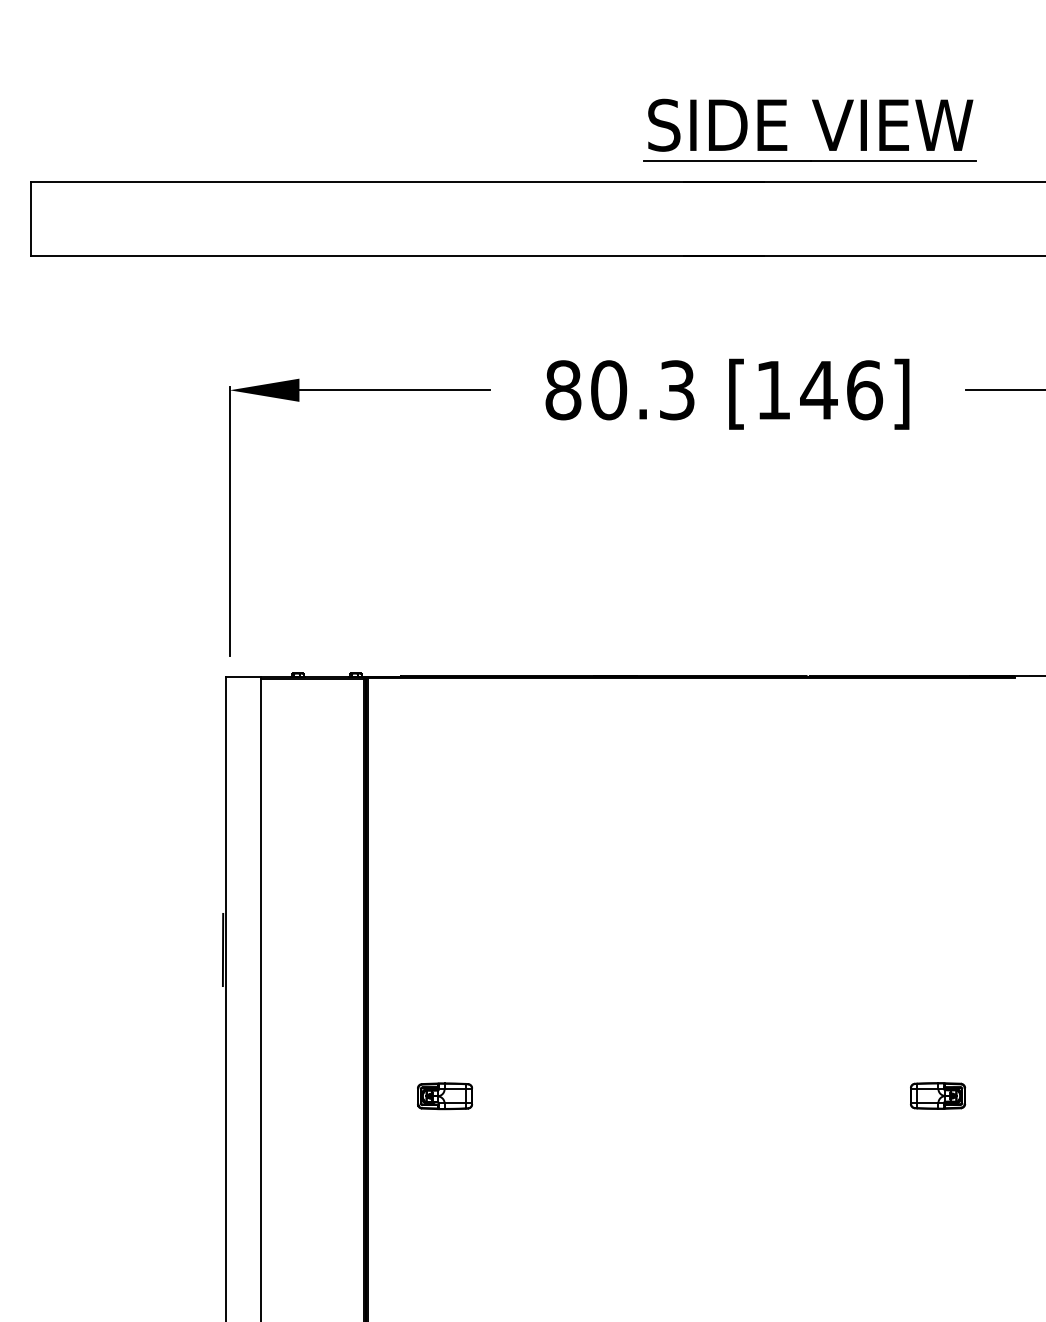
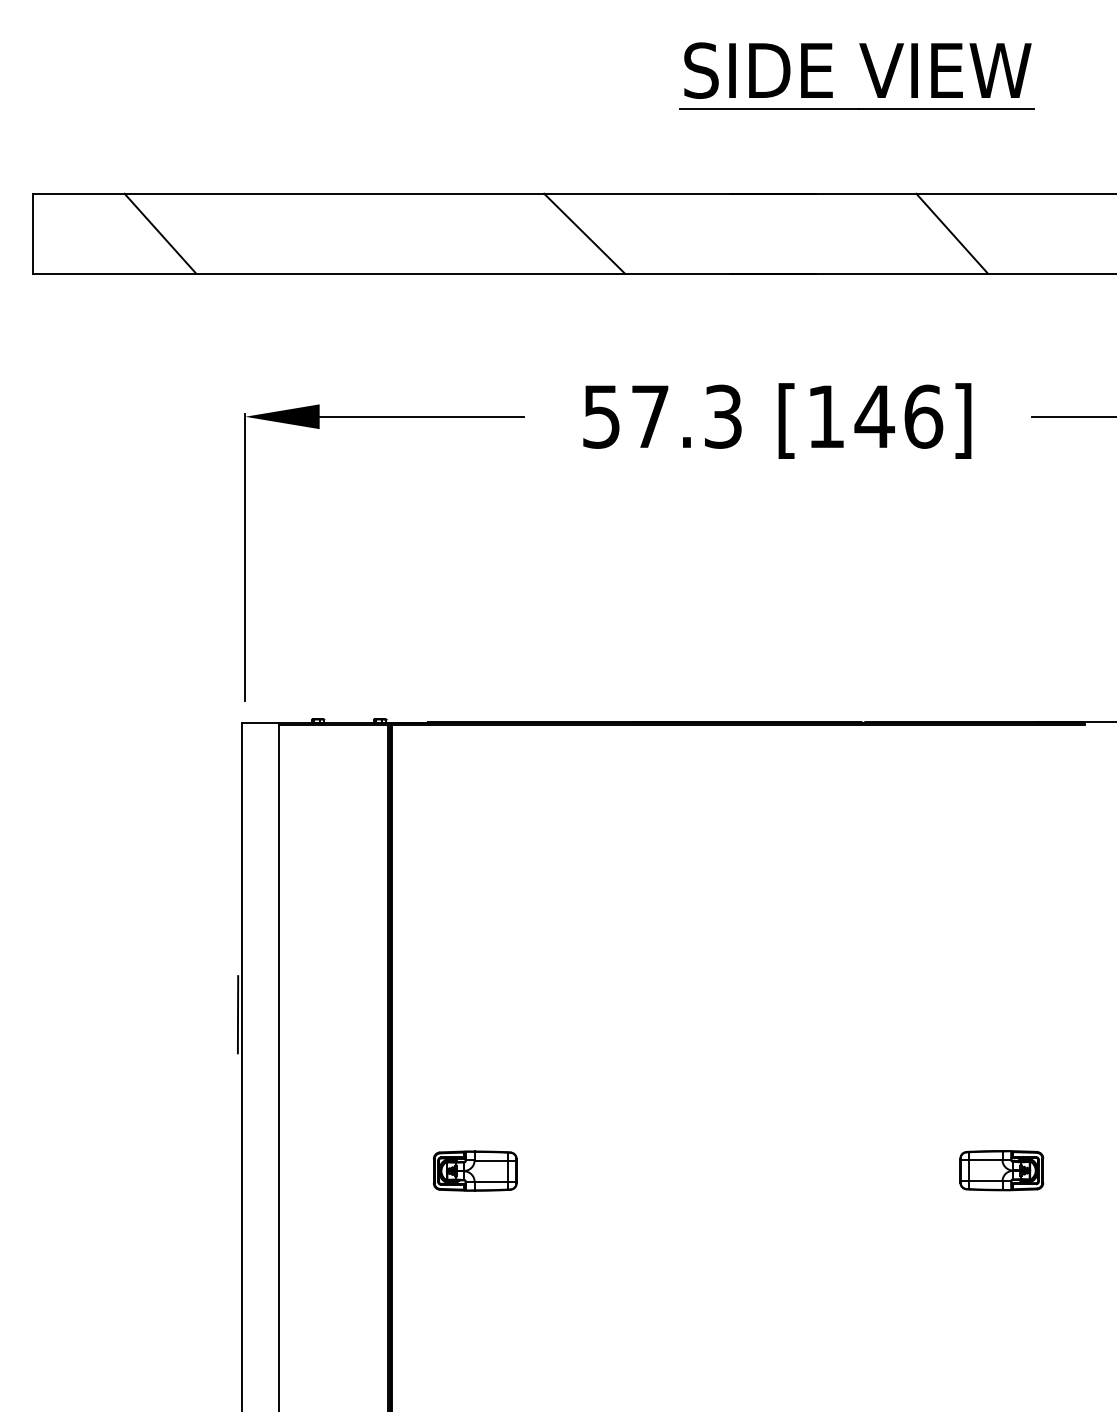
part: (820, 126) -> (868, 71), moved
line: (150, 218) -> (160, 233), added
line: (547, 218) -> (584, 233), added
line: (891, 218) -> (952, 233), added
text: (585, 390) -> (625, 416), 80.3 -> 57.3
part: (444, 1095) -> (474, 1170), size x1.43
part: (937, 1095) -> (1001, 1170), size x1.43

